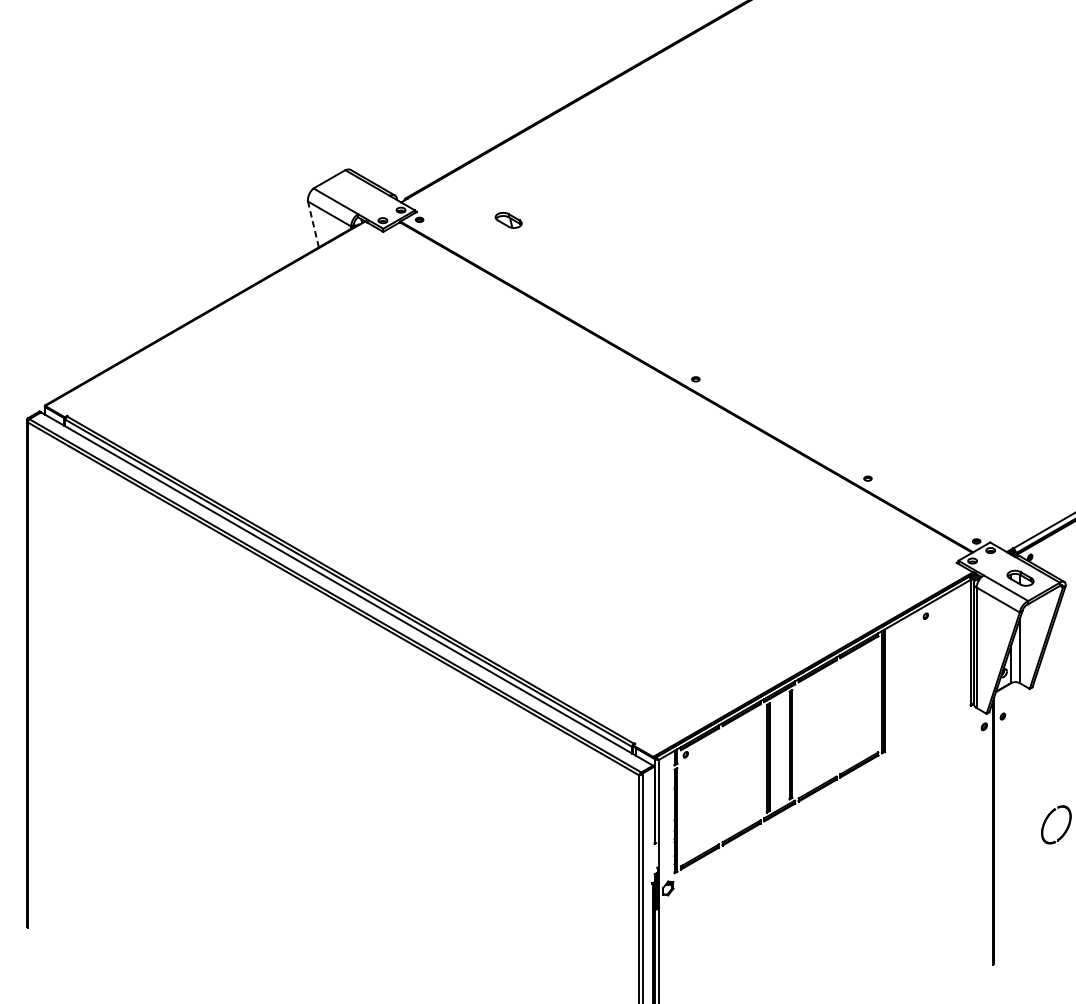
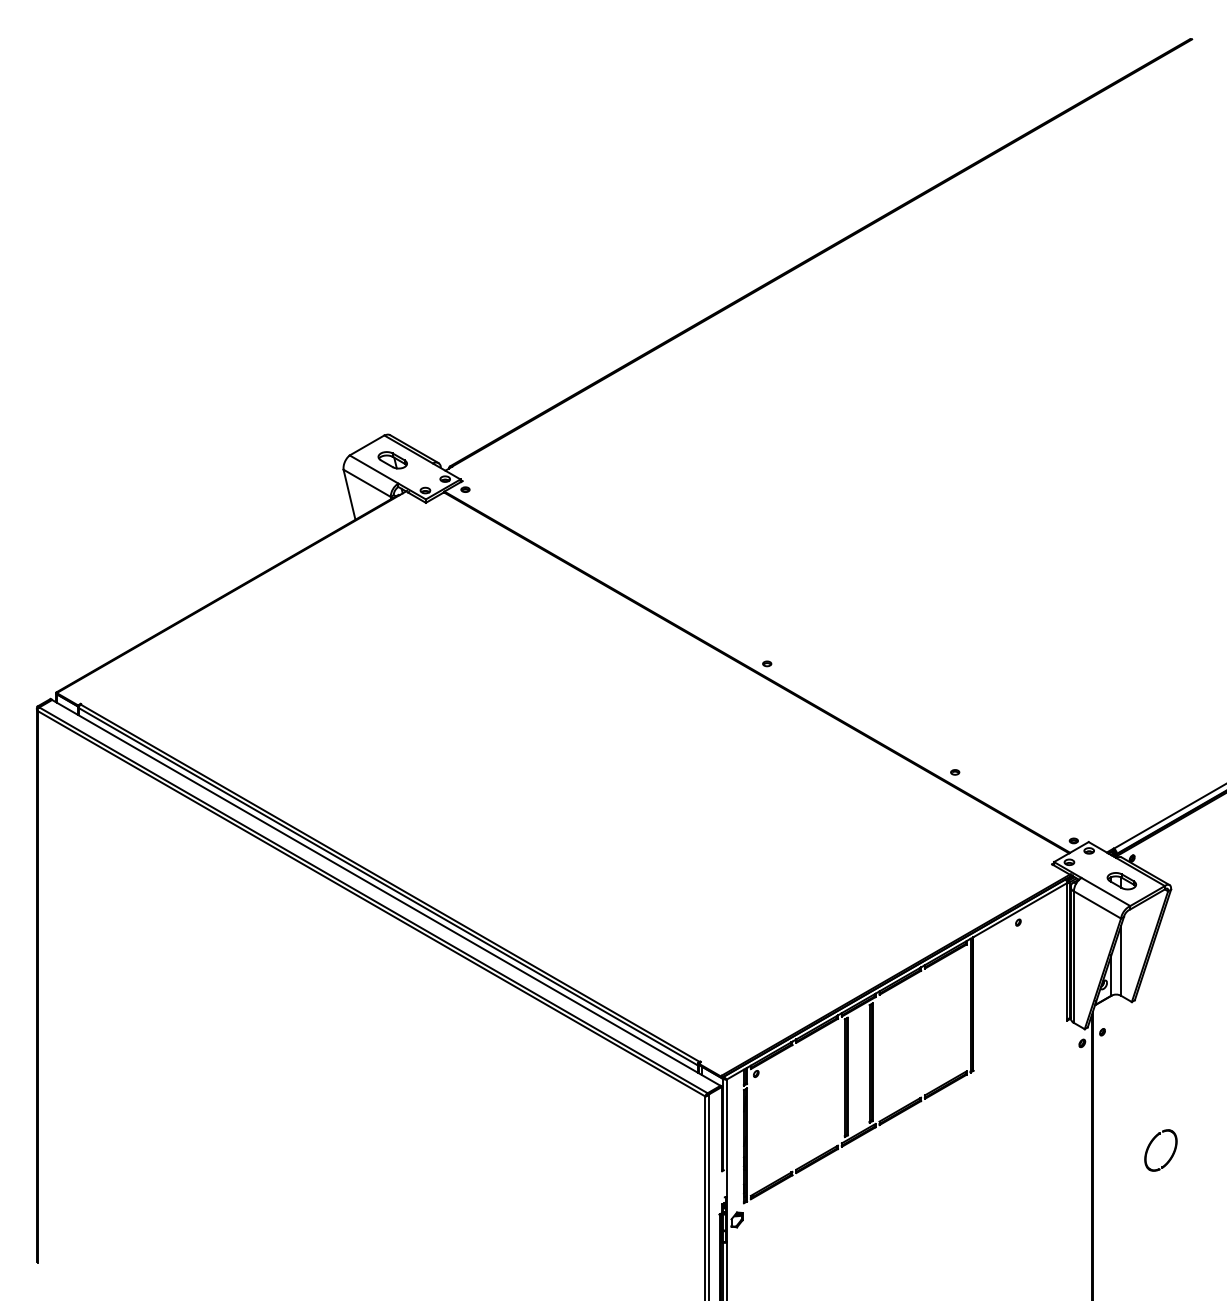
part: (508, 220) -> (392, 460), moved
line: (313, 224) -> (349, 494), dashed -> solid

